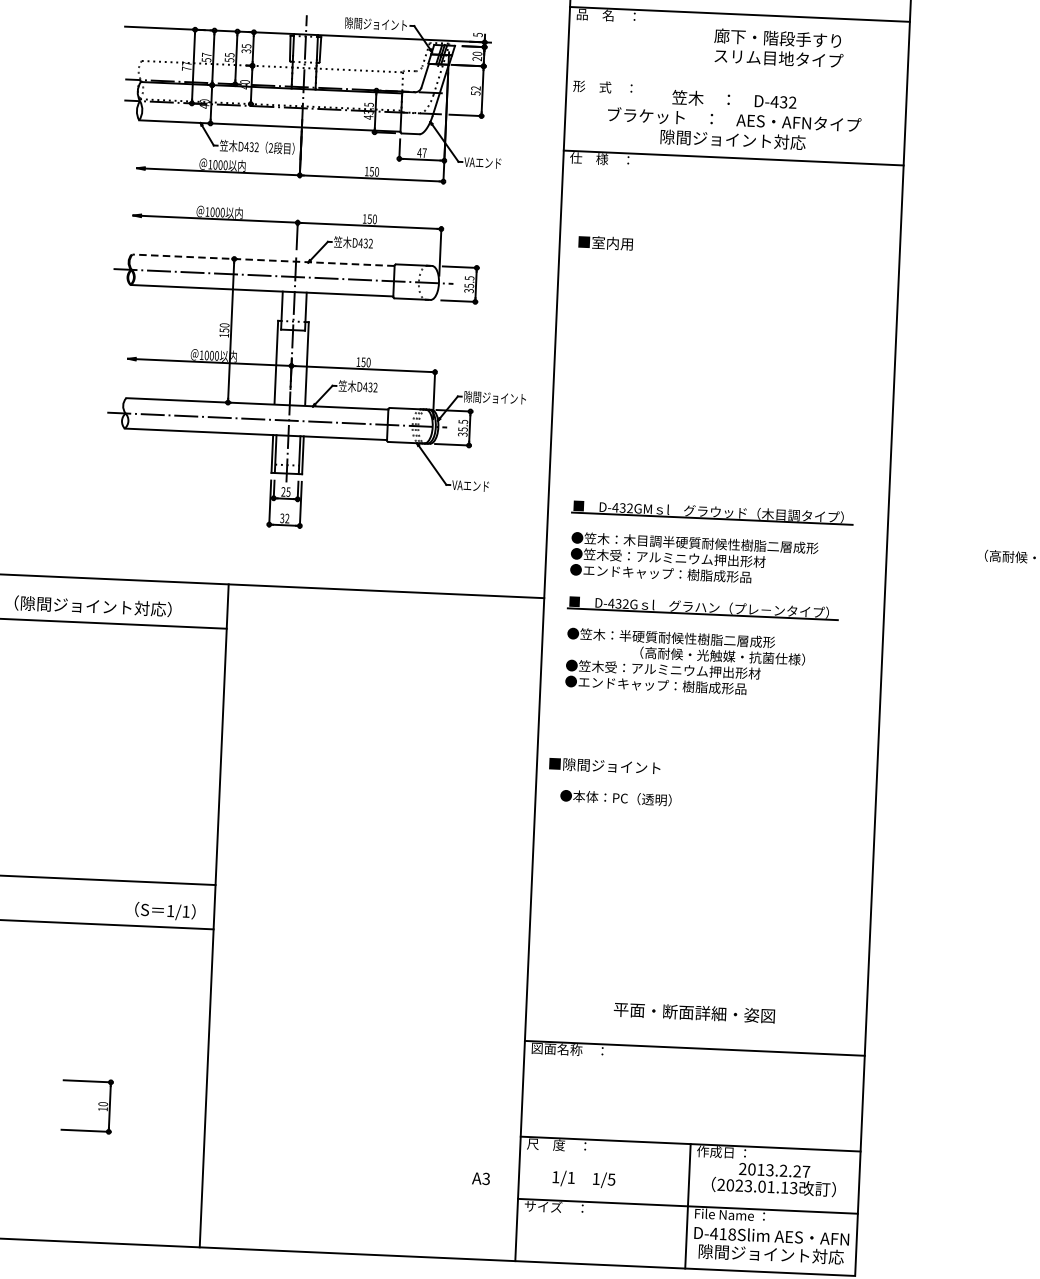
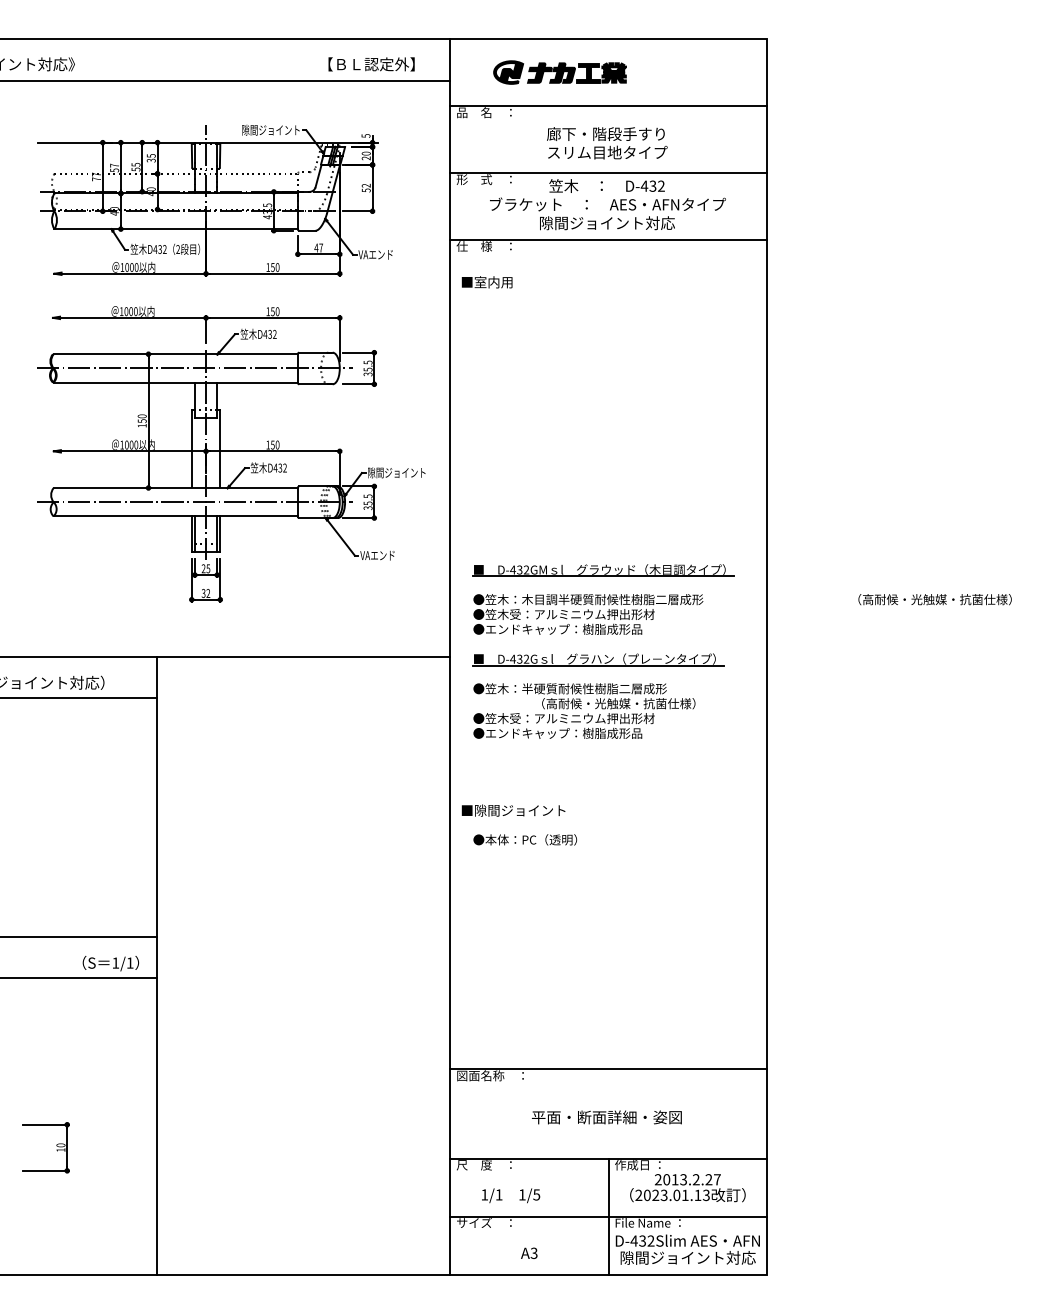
text: (779, 48) -> (607, 143), moved
line: (736, 86) -> (608, 173), added
text: (604, 243) -> (486, 282), moved
line: (263, 260) -> (175, 354), dashed -> solid
text: (693, 1012) -> (606, 1117), moved
text: (481, 1177) -> (529, 1252), moved
text: (727, 1233) -> (646, 1240), D-418Slim -> D-432Slim

